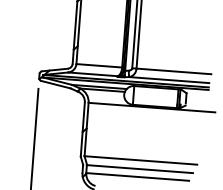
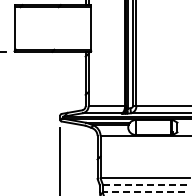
line: (139, 169) -> (144, 185), solid -> dashed
line: (137, 176) -> (143, 191), solid -> dashed

